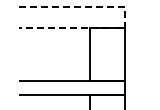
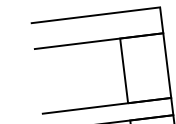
line: (125, 17) -> (161, 20), dashed -> solid

